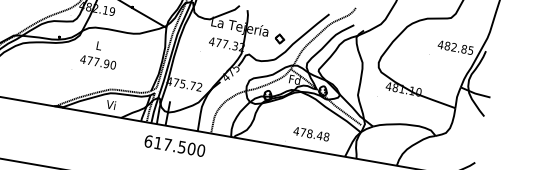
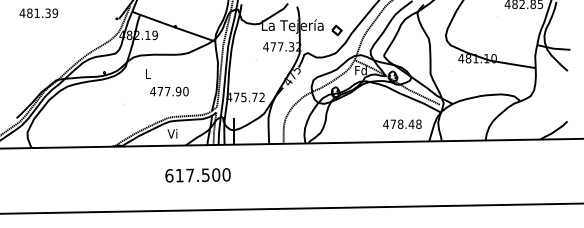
text: (98, 62) -> (169, 91), moved
text: (311, 133) -> (402, 123), moved
text: (174, 146) -> (197, 175), moved

